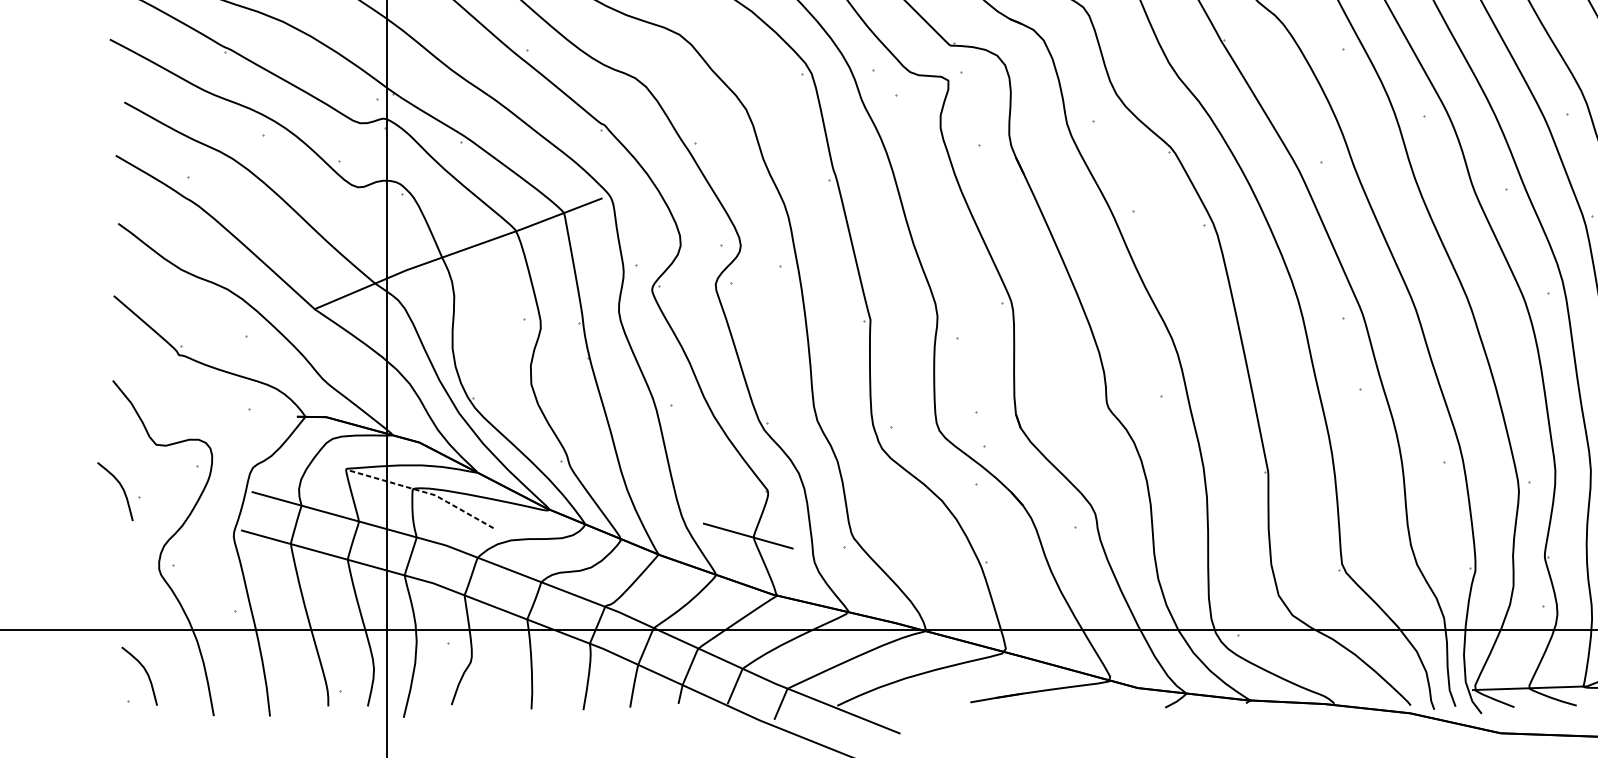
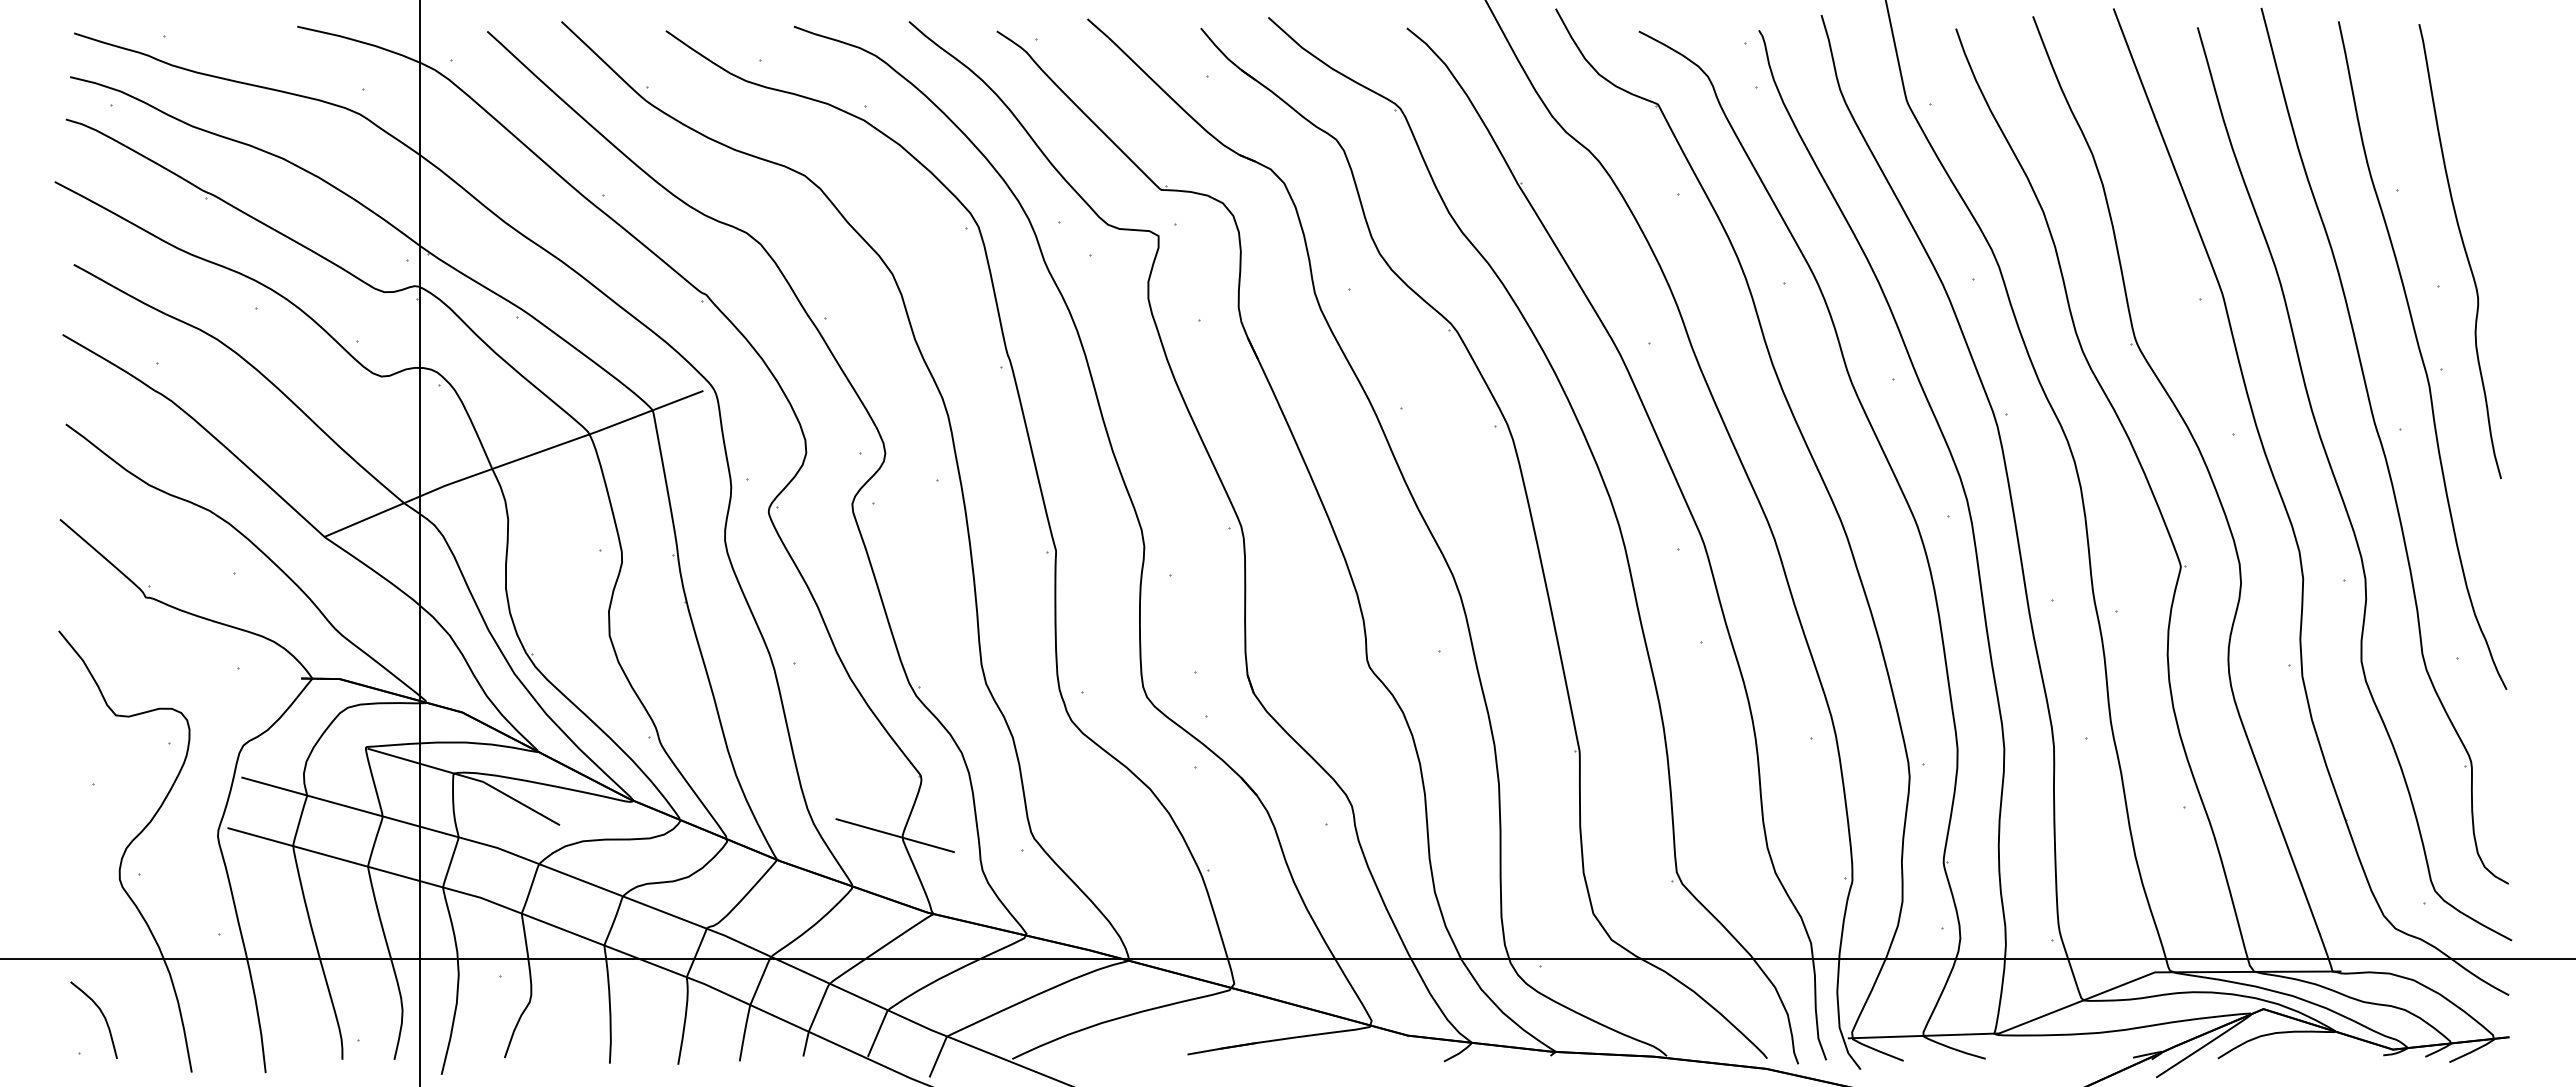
curve: (121, 488) -> (70, 772), removed
line: (423, 491) -> (467, 777), dashed -> solid

